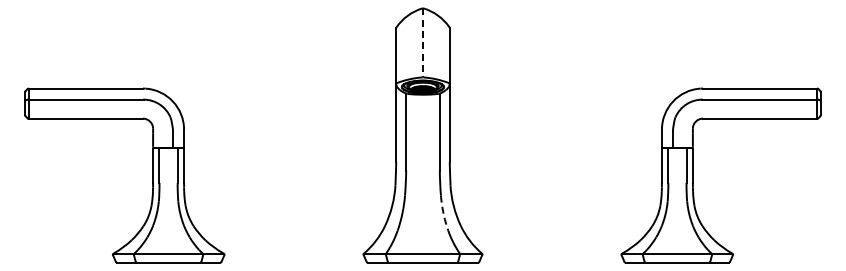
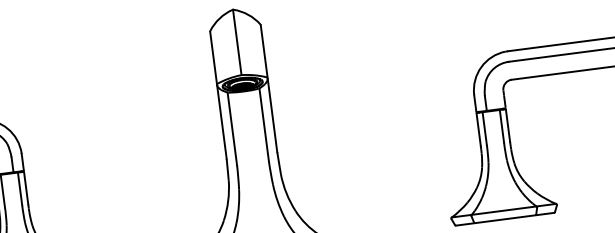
line: (422, 42) -> (236, 42), dashed -> solid
arc: (443, 213) -> (277, 201), dashed -> solid

